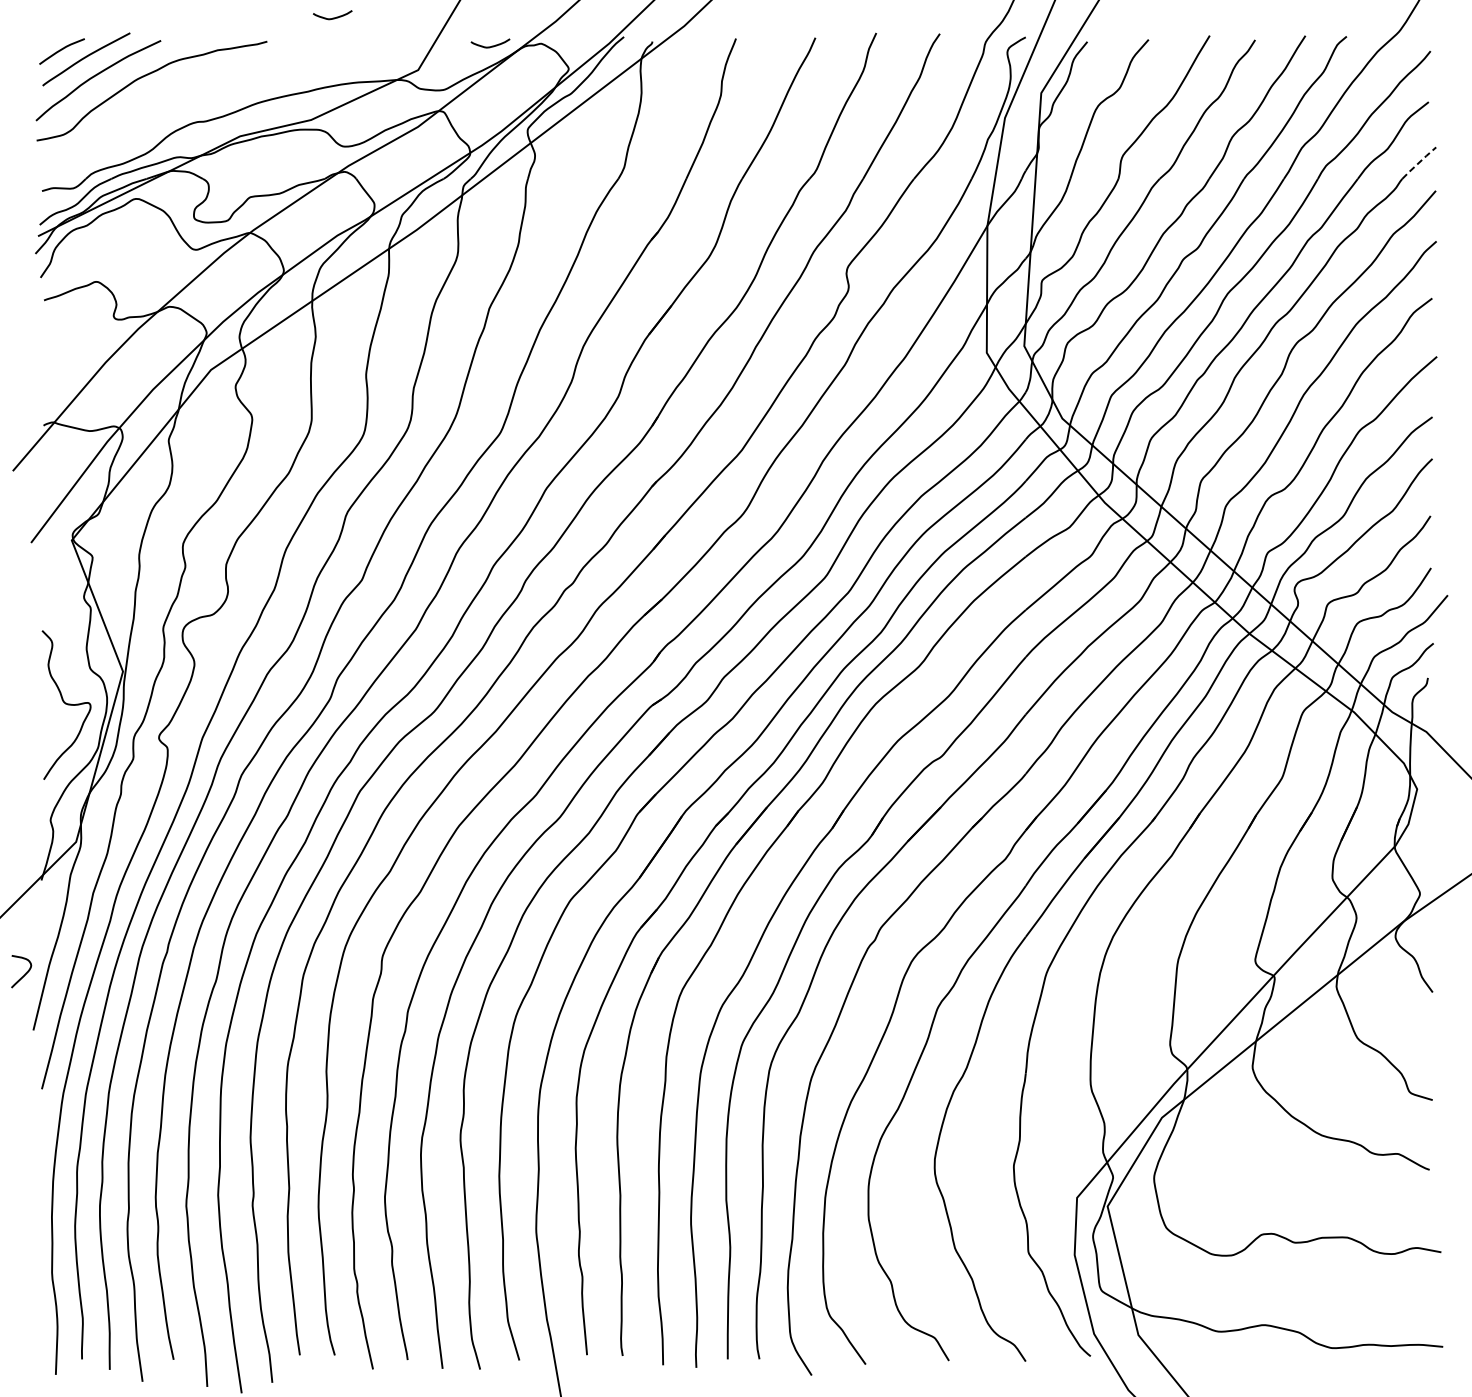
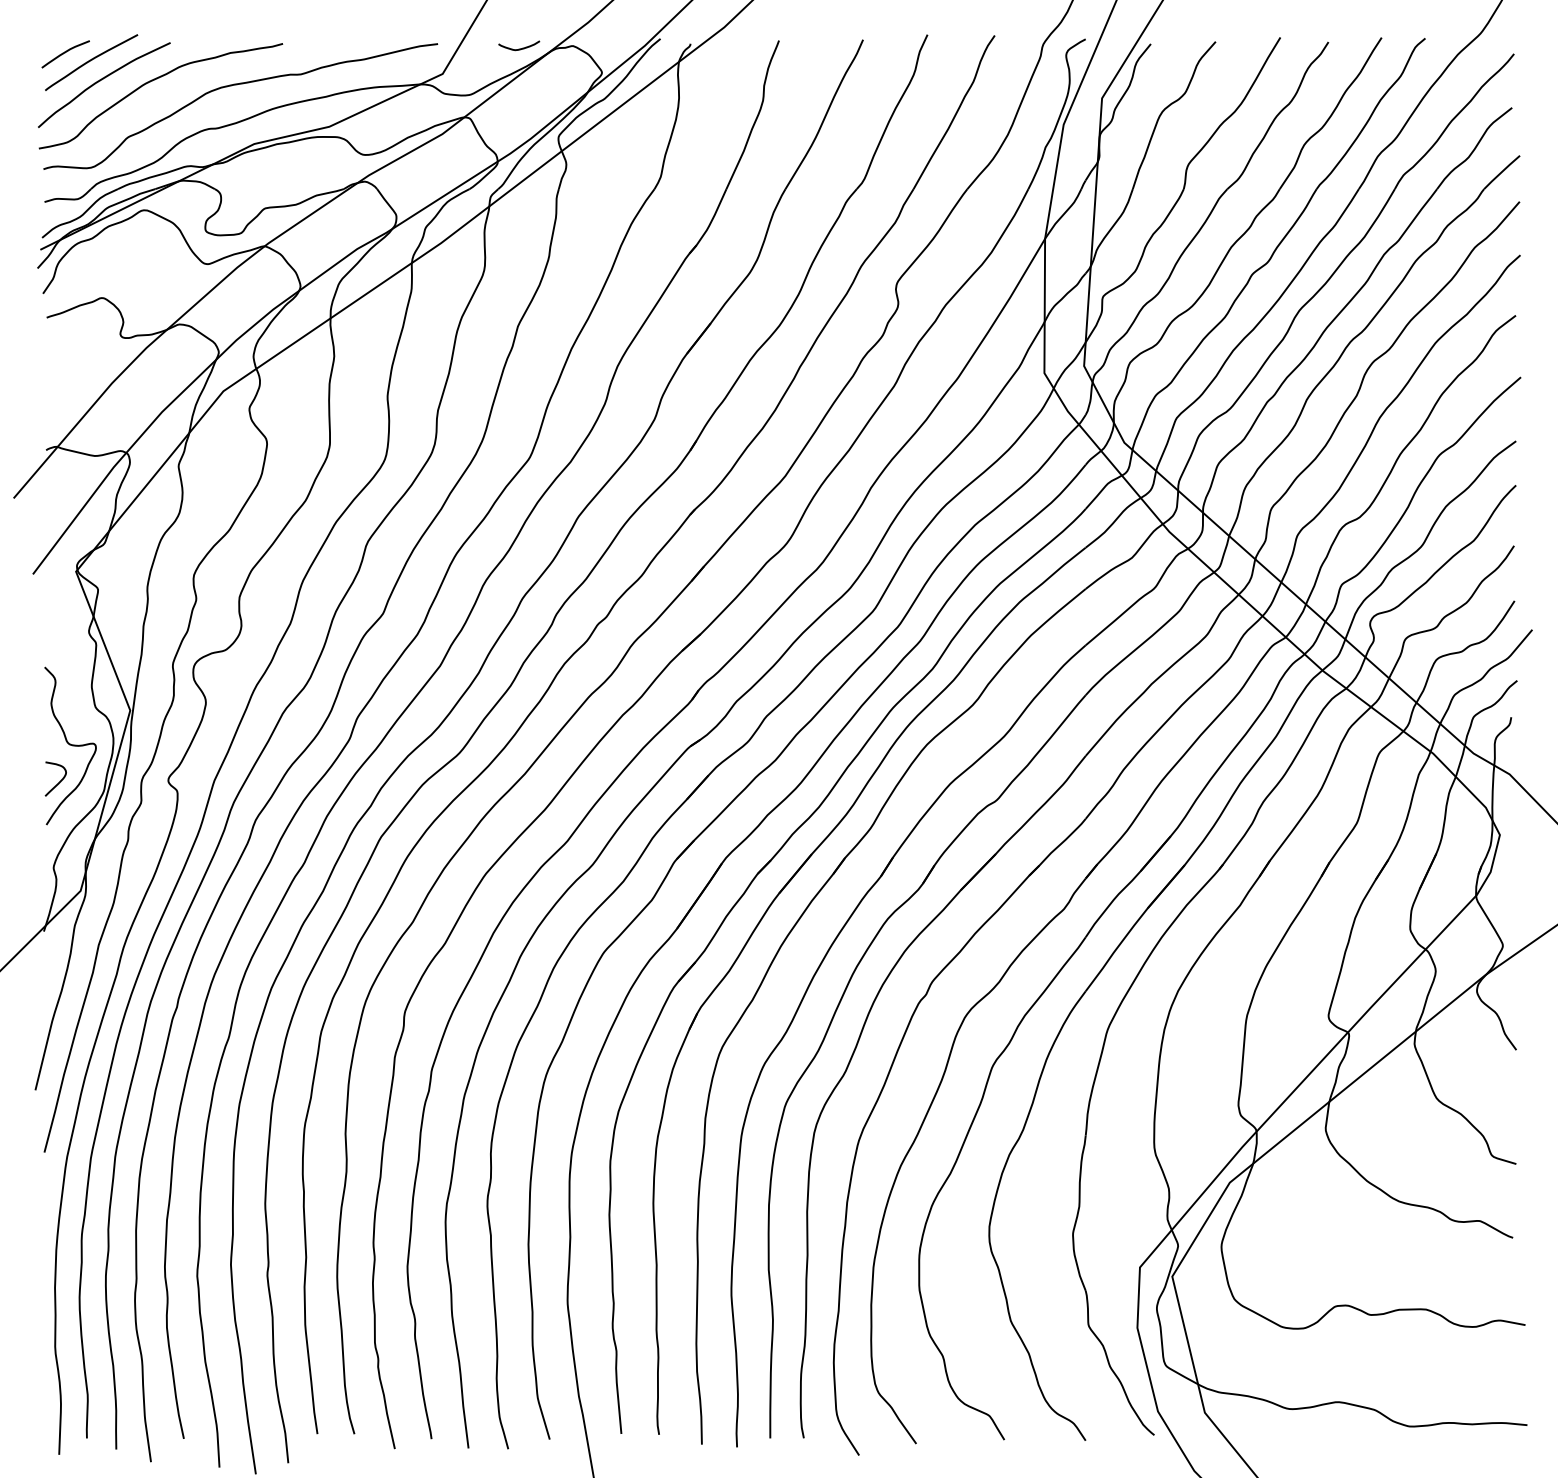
curve: (333, 17) -> (352, 18), removed
curve: (224, 81) -> (237, 85), added
line: (1418, 163) -> (1501, 172), dashed -> solid
curve: (24, 973) -> (59, 781), moved

